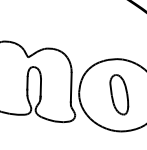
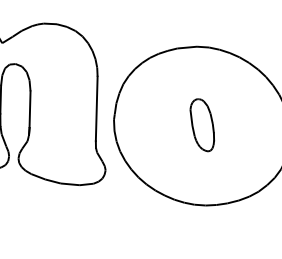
part: (119, 94) -> (202, 124), size x0.6

